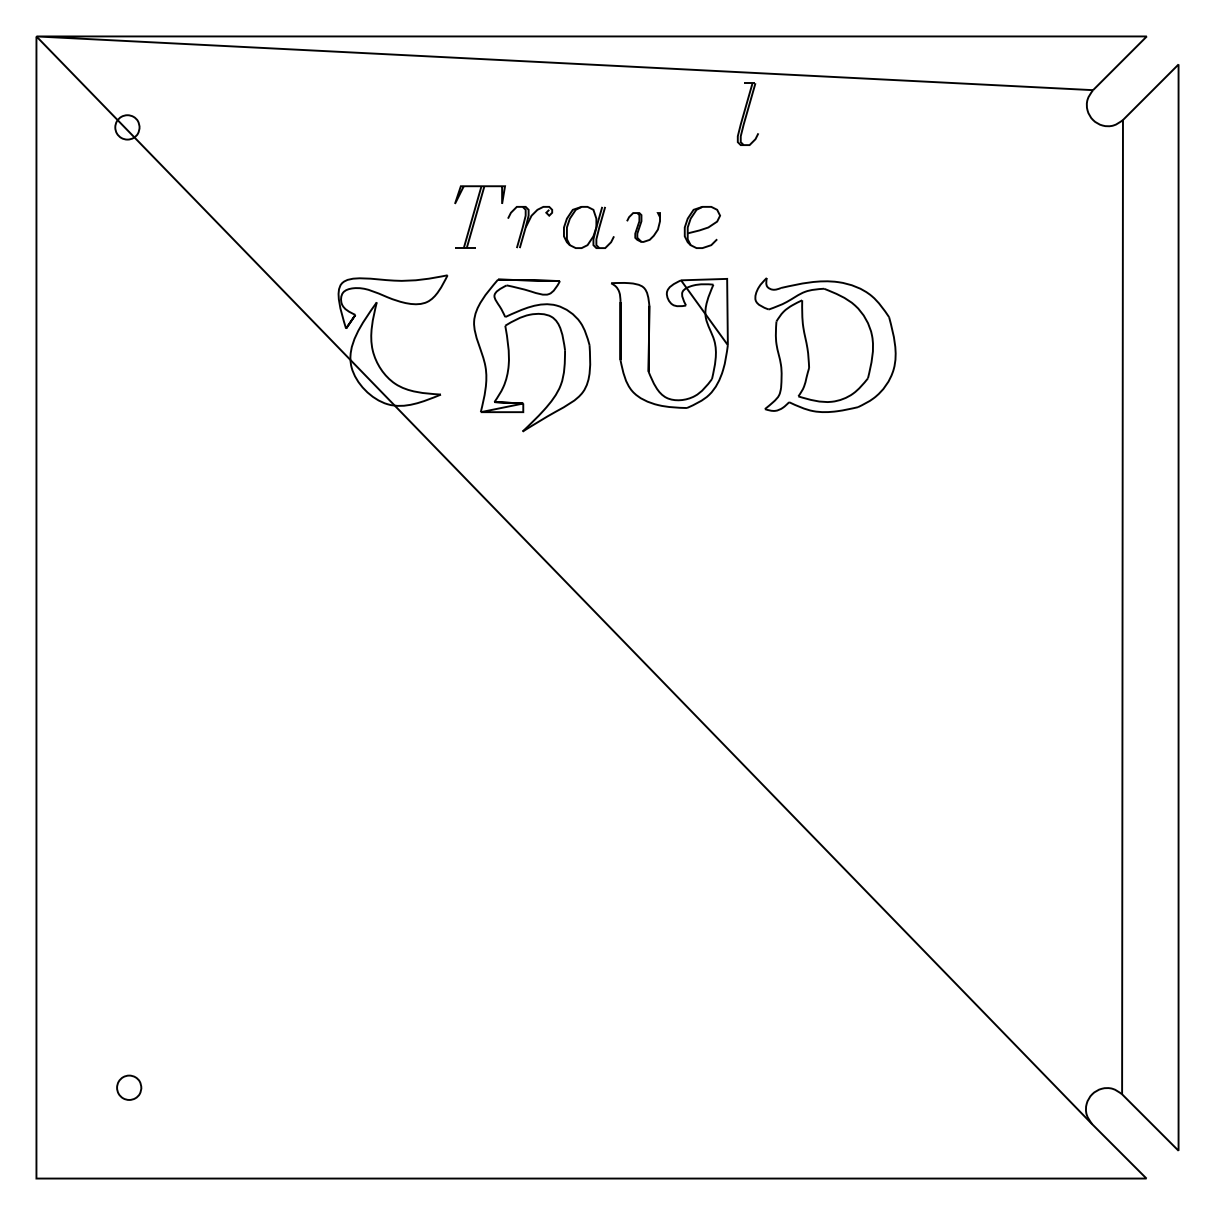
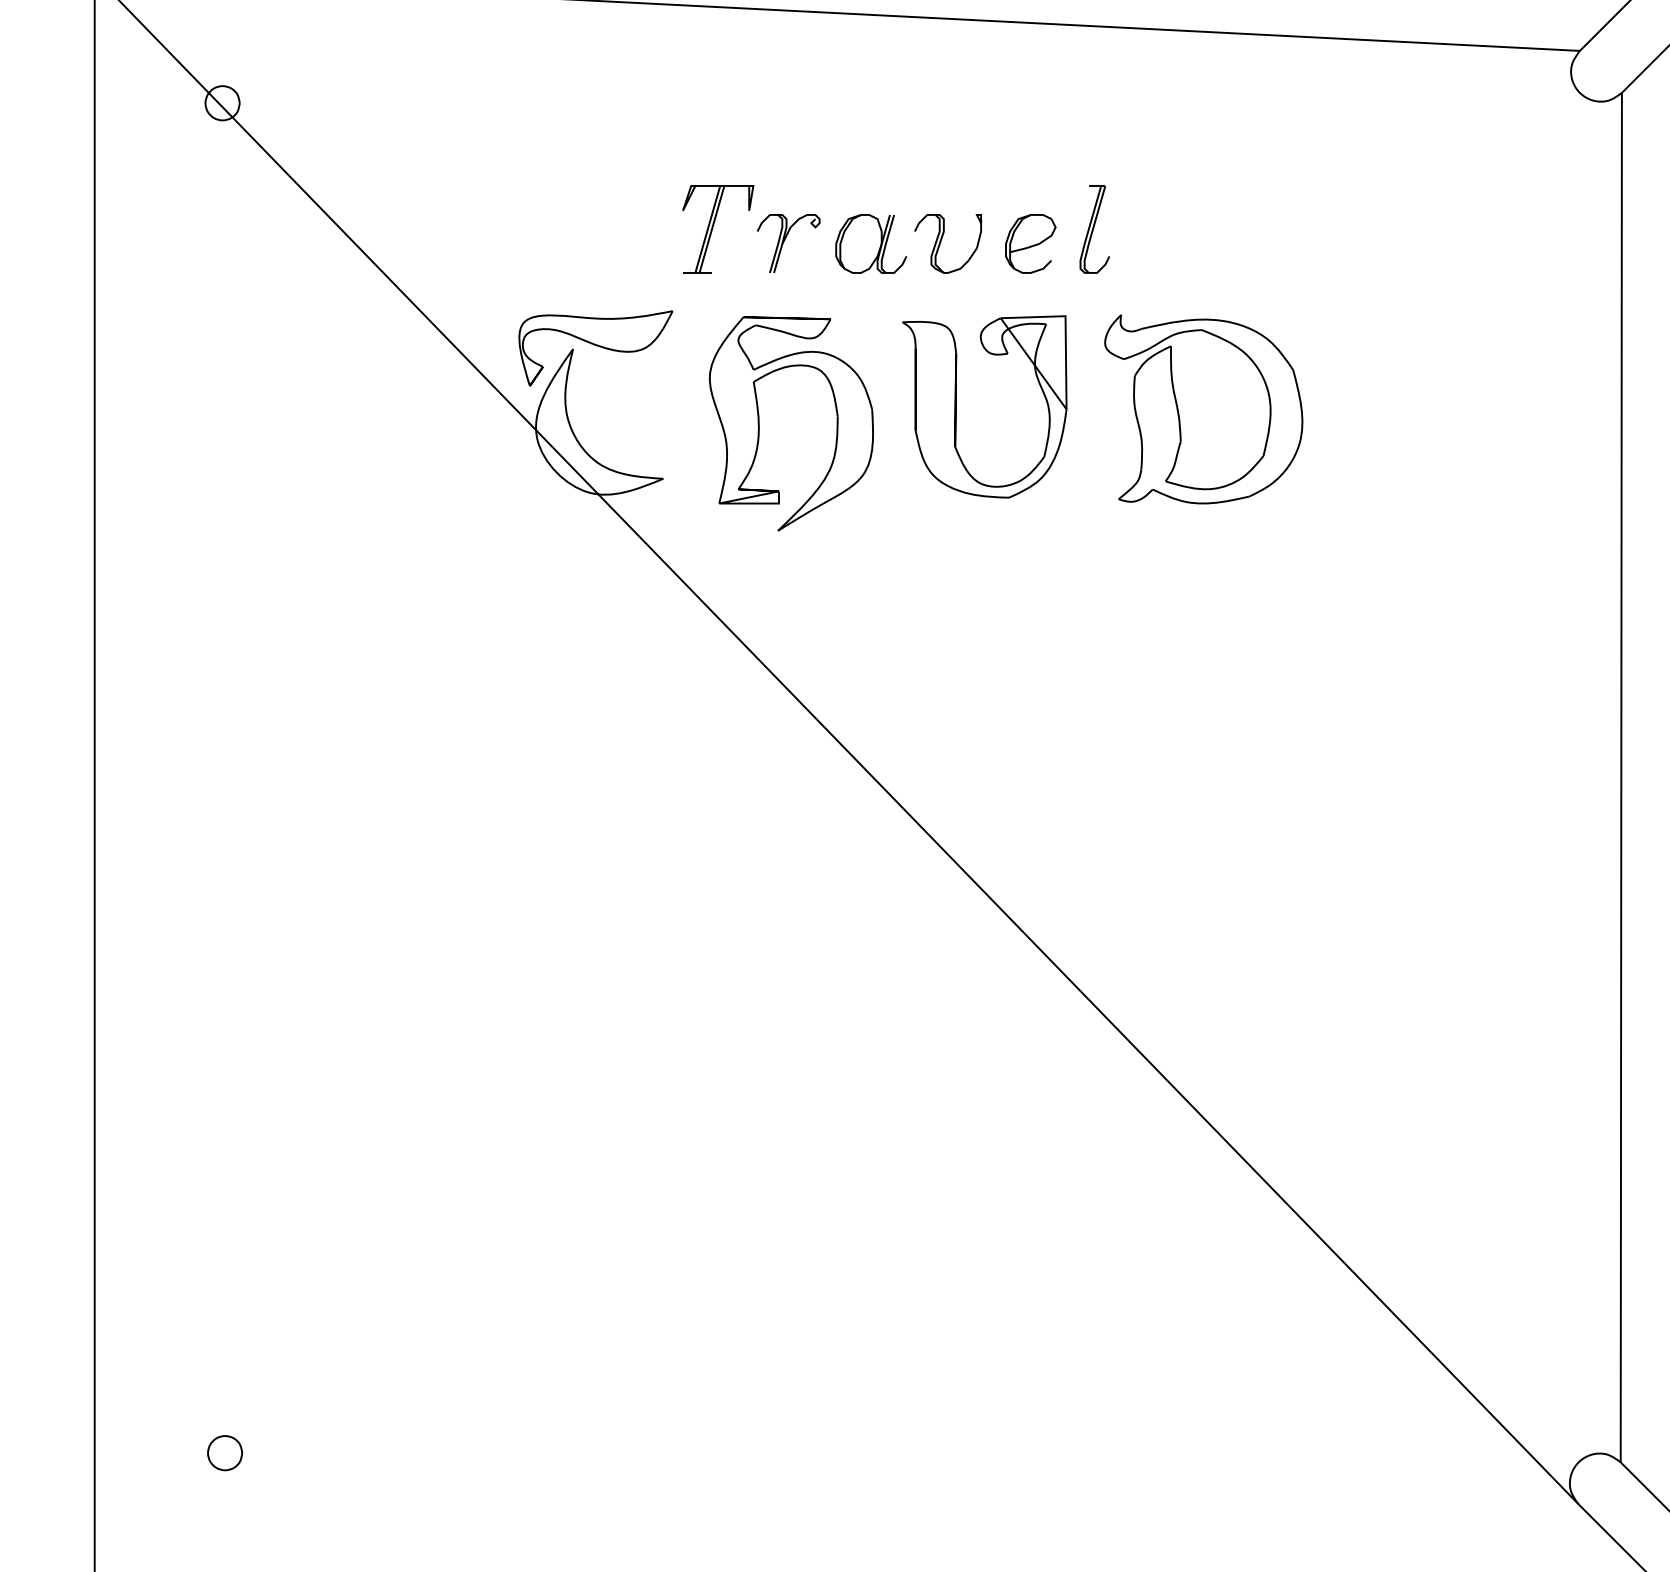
part: (747, 113) -> (1094, 228), moved
part: (643, 227) -> (947, 243), size x1.43

